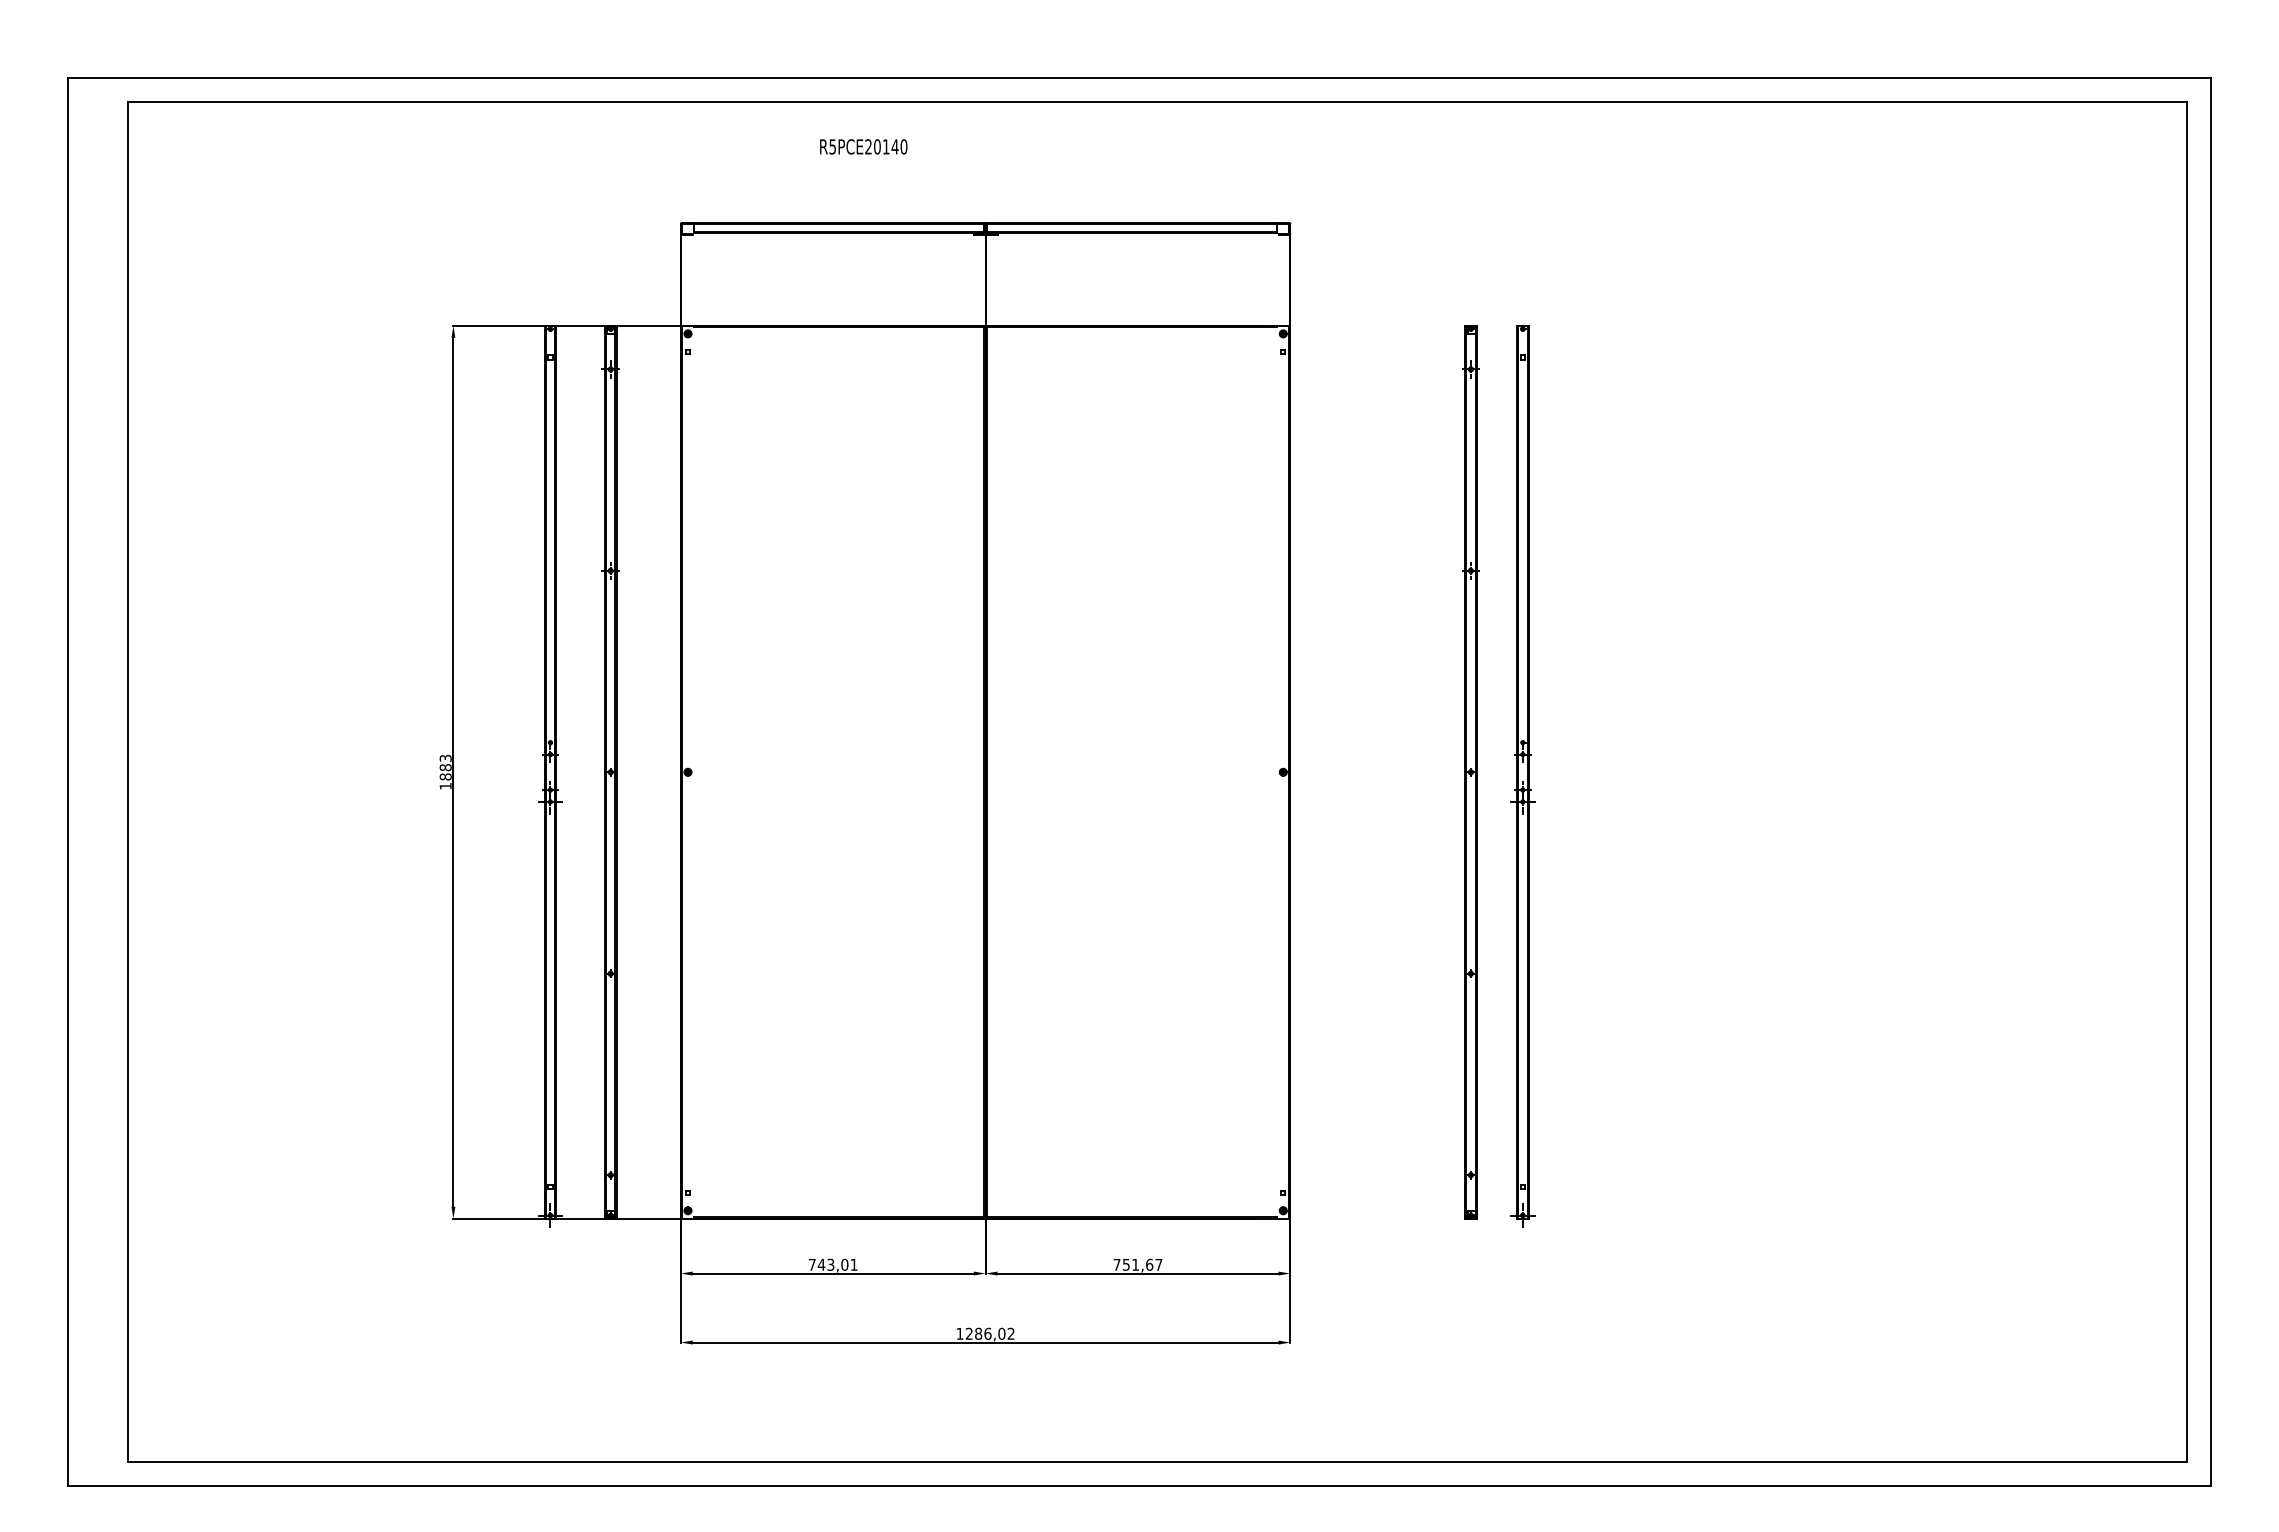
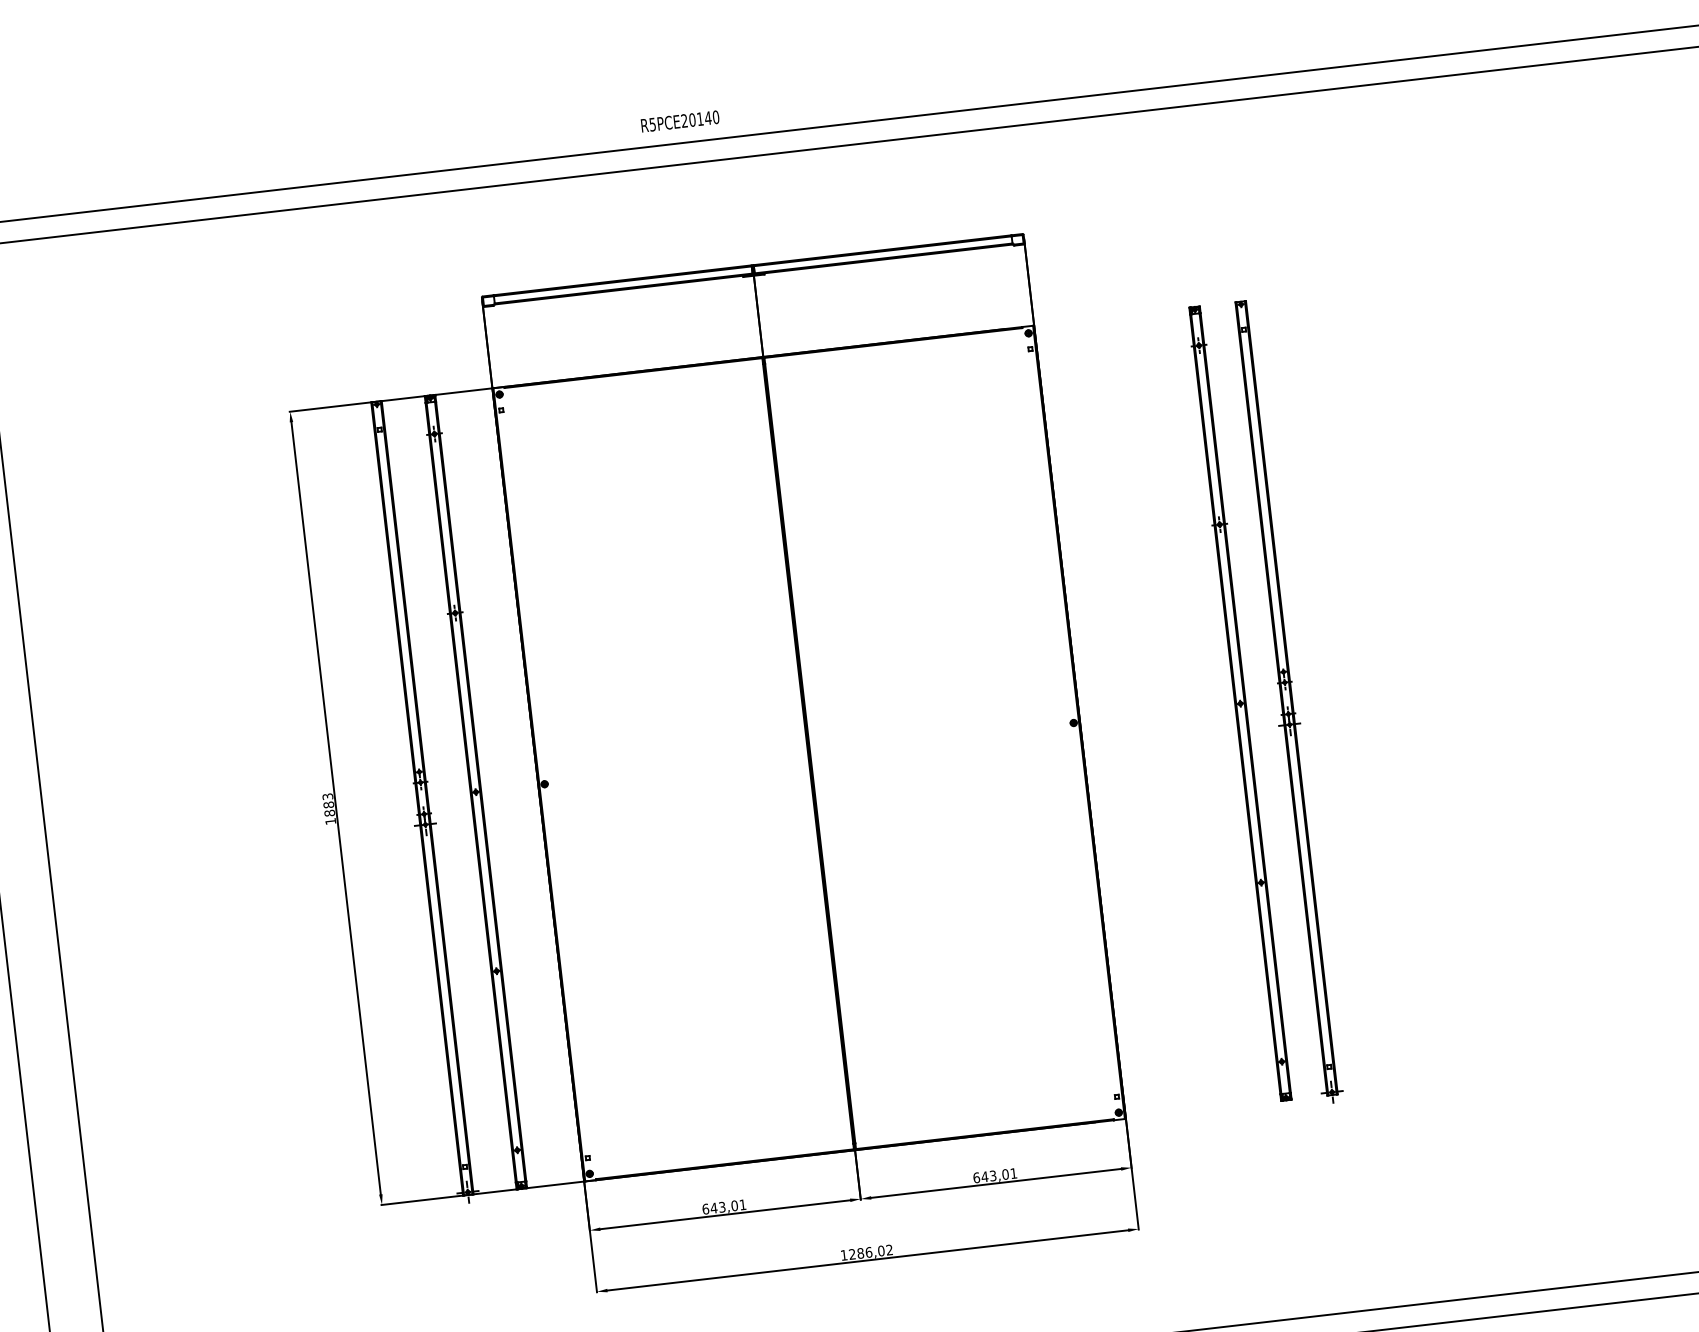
text: (863, 146) -> (680, 121), moved
text: (811, 1264) -> (705, 1208), 743,01 -> 643,01
text: (1137, 1264) -> (994, 1175), 751,67 -> 643,01

